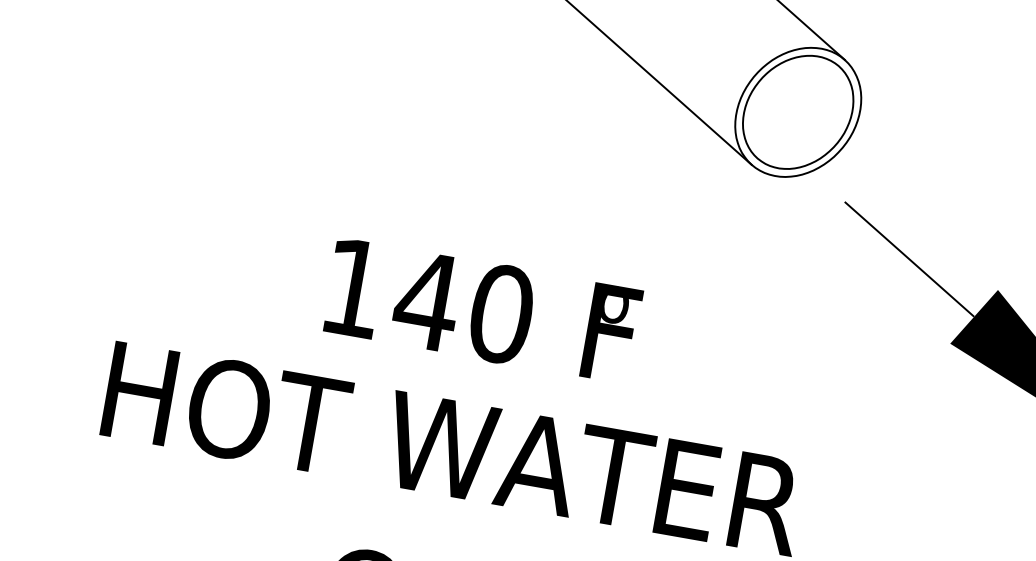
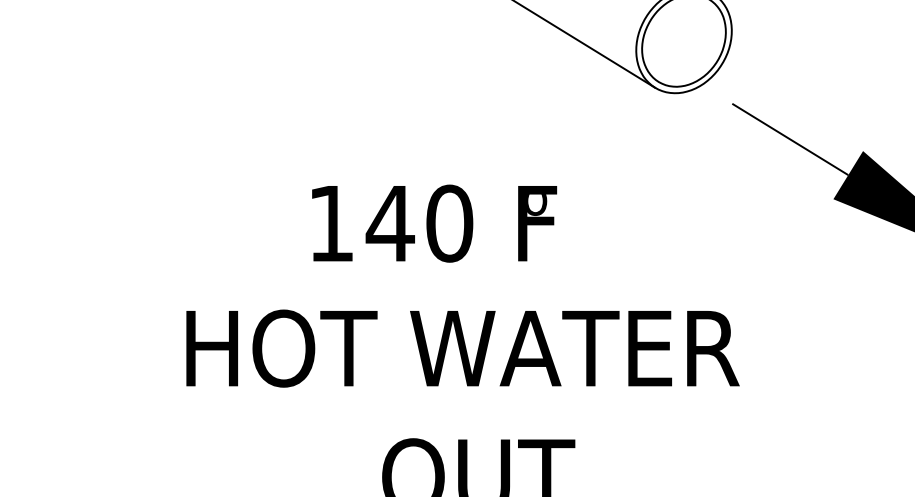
text: (482, 310) -> (434, 223), moved

